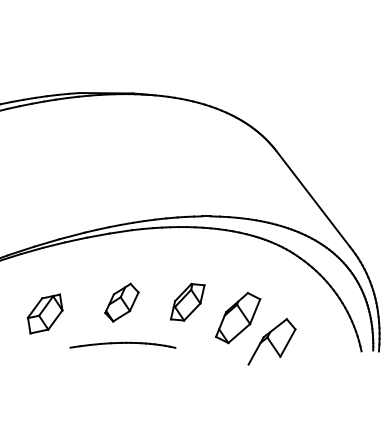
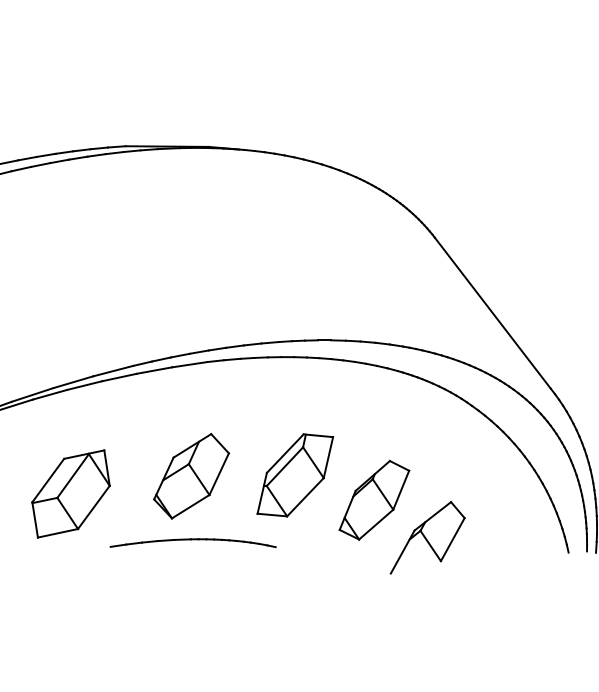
part: (121, 302) -> (190, 475), size x1.43
part: (187, 302) -> (294, 475), size x1.43
part: (44, 313) -> (69, 493), size x1.43

